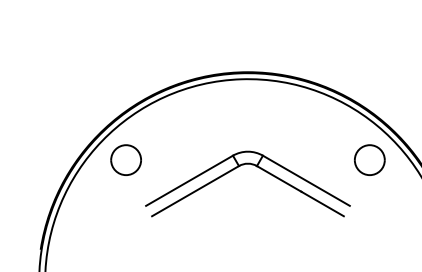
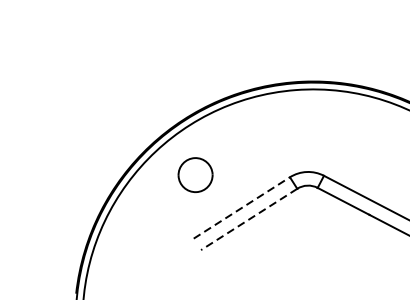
part: (125, 159) -> (194, 174), moved
line: (189, 180) -> (241, 207), solid -> dashed
line: (195, 191) -> (249, 219), solid -> dashed

